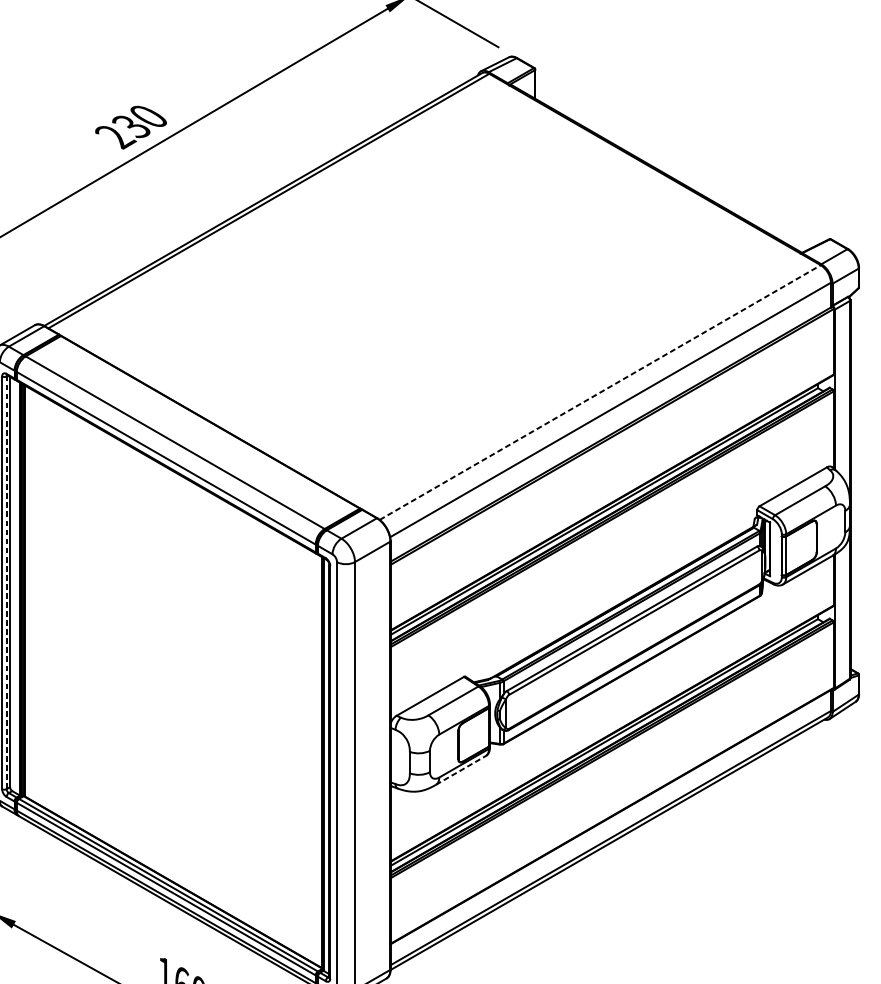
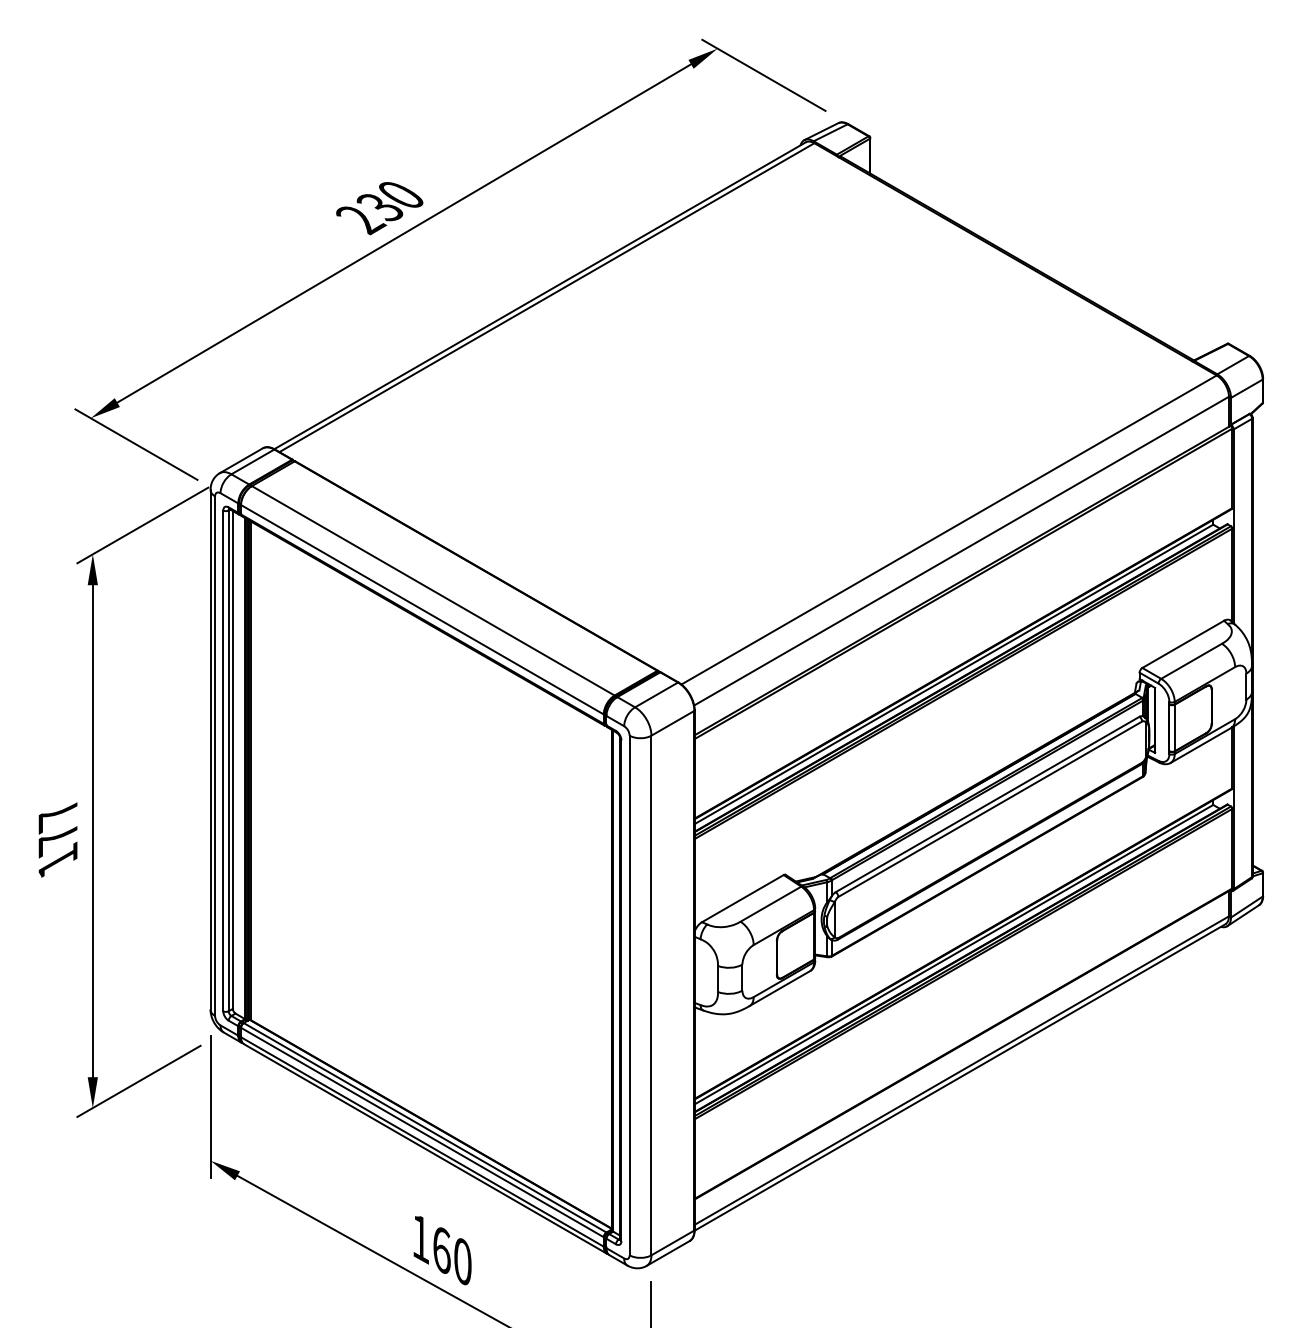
line: (600, 392) -> (949, 529), dashed -> solid
line: (6, 582) -> (228, 760), dashed -> solid
line: (460, 770) -> (779, 988), dashed -> solid

